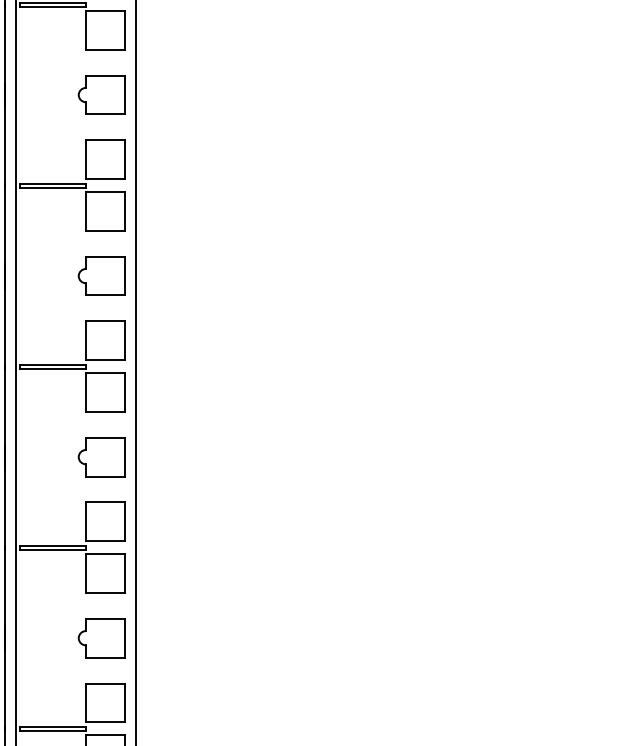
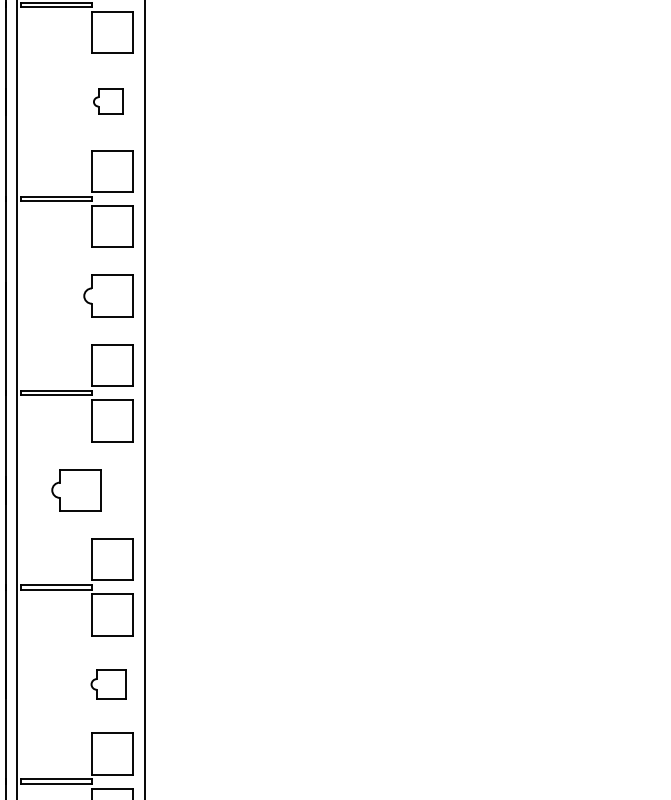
part: (101, 94) -> (108, 101), size x0.6
part: (101, 457) -> (76, 490), moved
part: (101, 638) -> (108, 684), size x0.7

